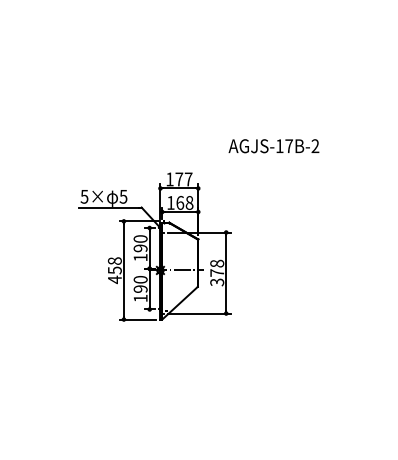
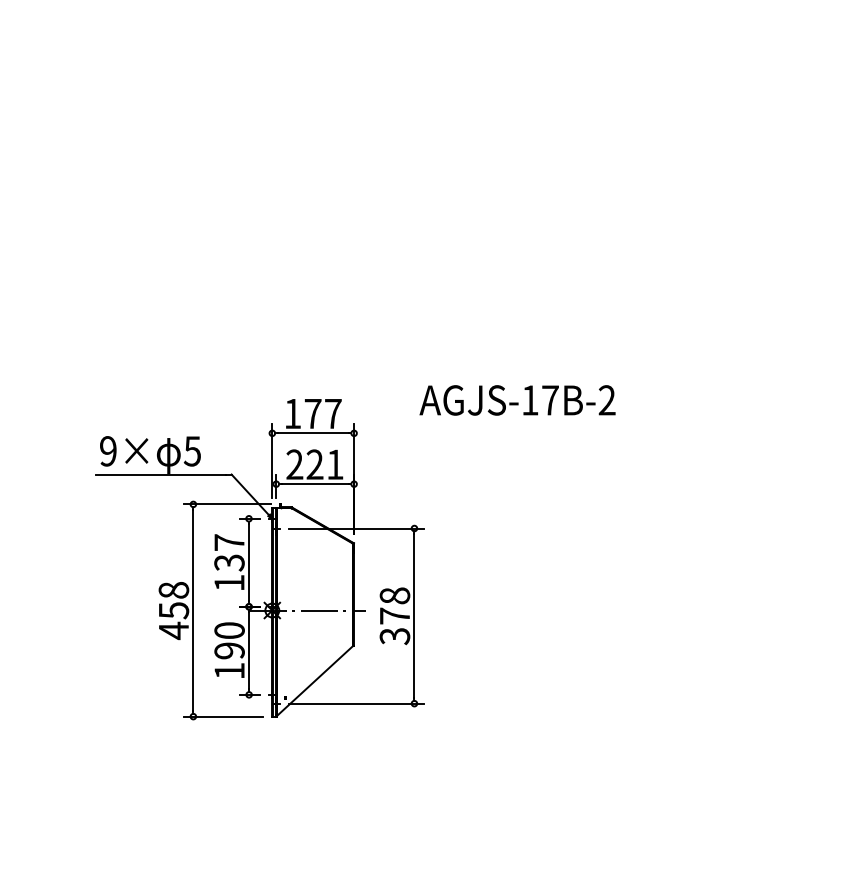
text: (273, 146) -> (516, 401), moved
text: (84, 196) -> (108, 450), 5× -> 9×
text: (180, 202) -> (315, 463), 168 -> 221
text: (140, 243) -> (229, 552), 190 -> 137

